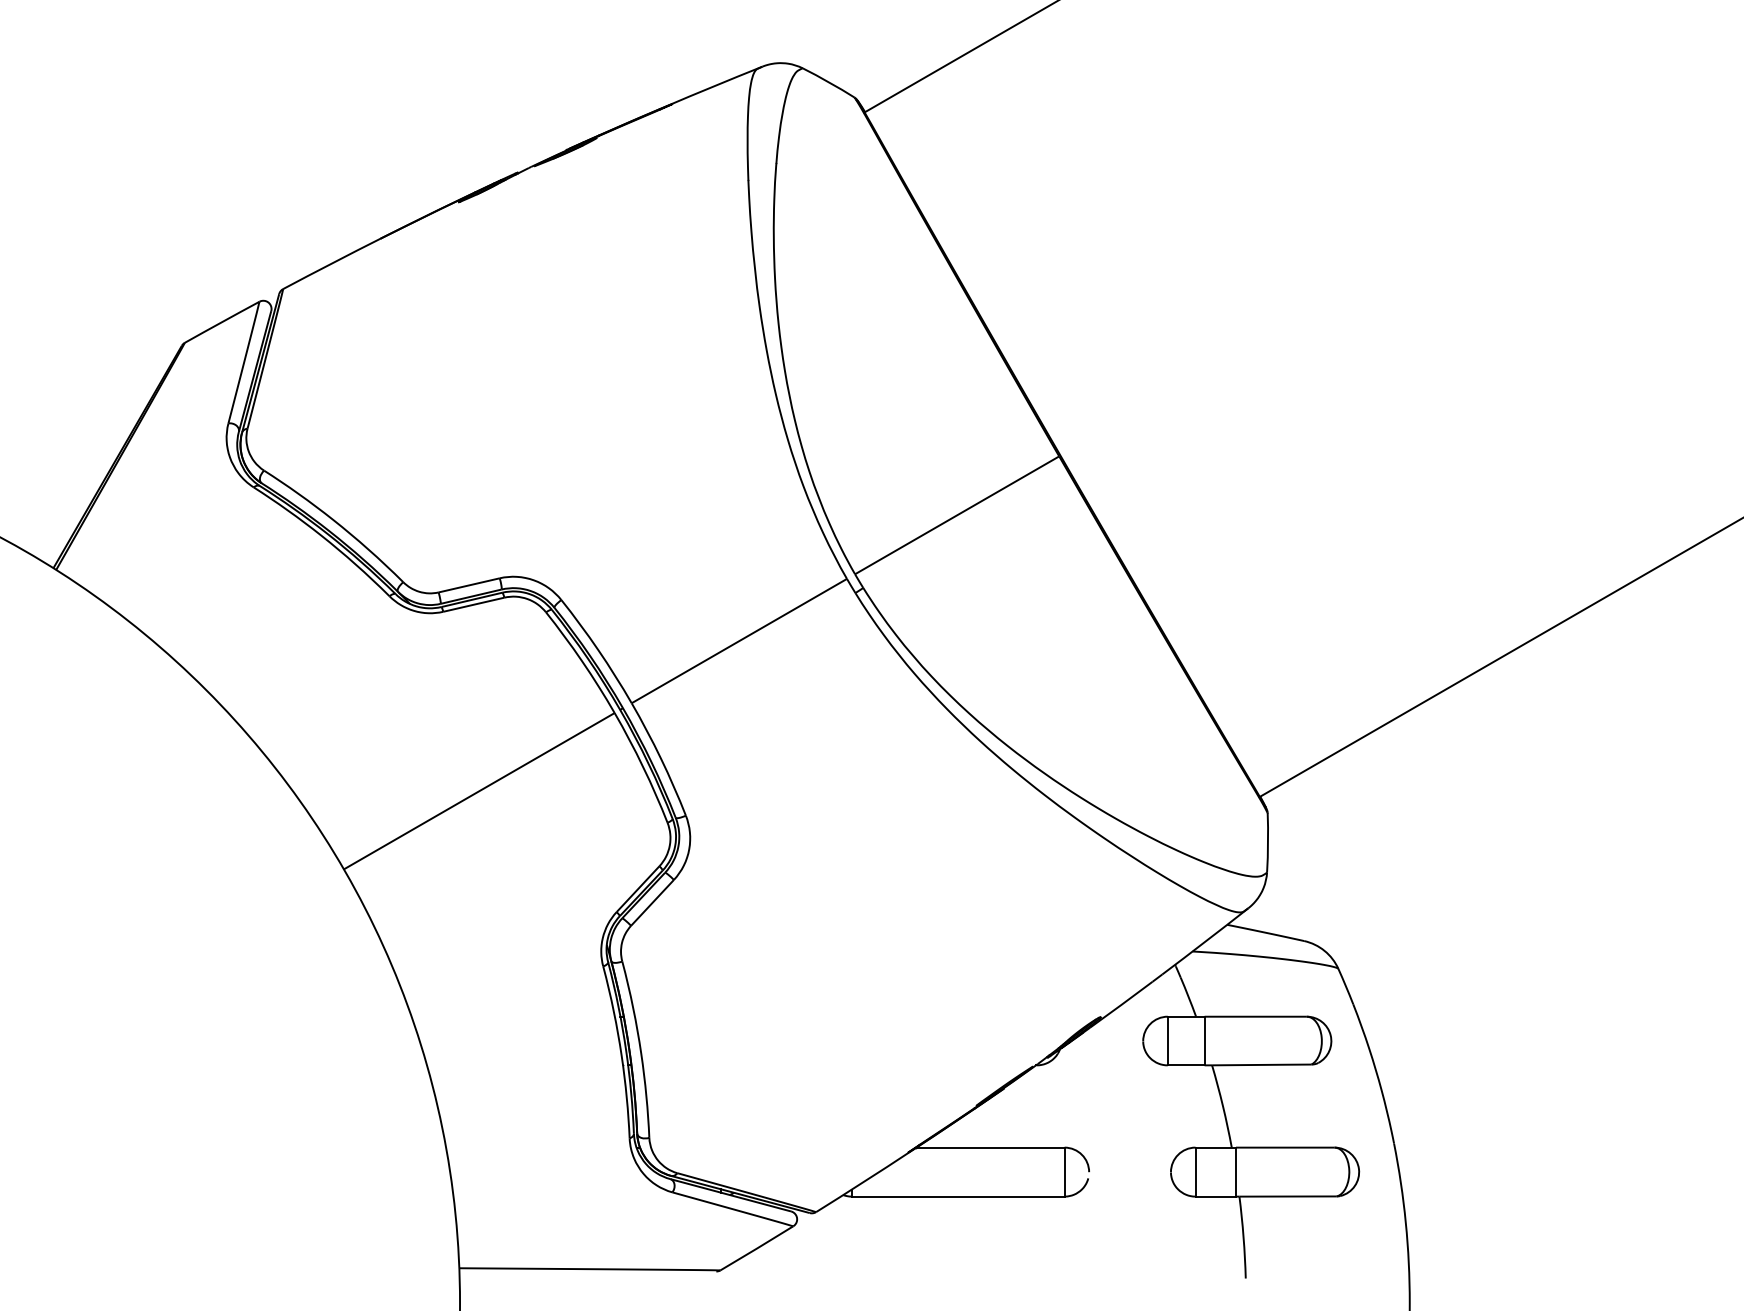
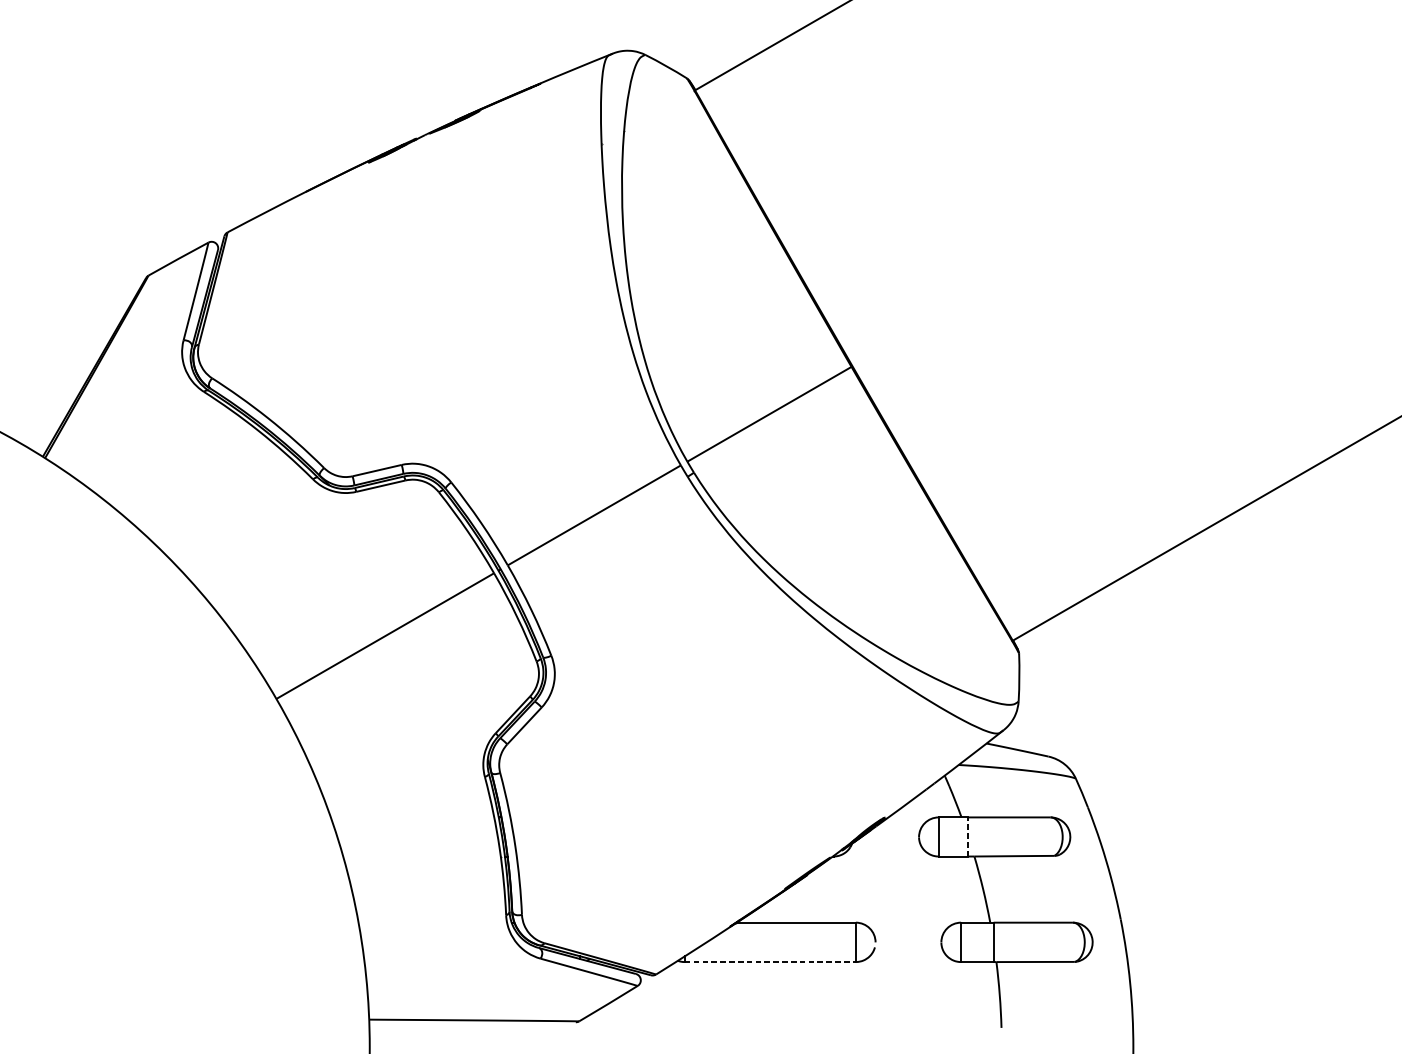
line: (1204, 1040) -> (968, 836), solid -> dashed
line: (958, 1196) -> (770, 961), solid -> dashed

